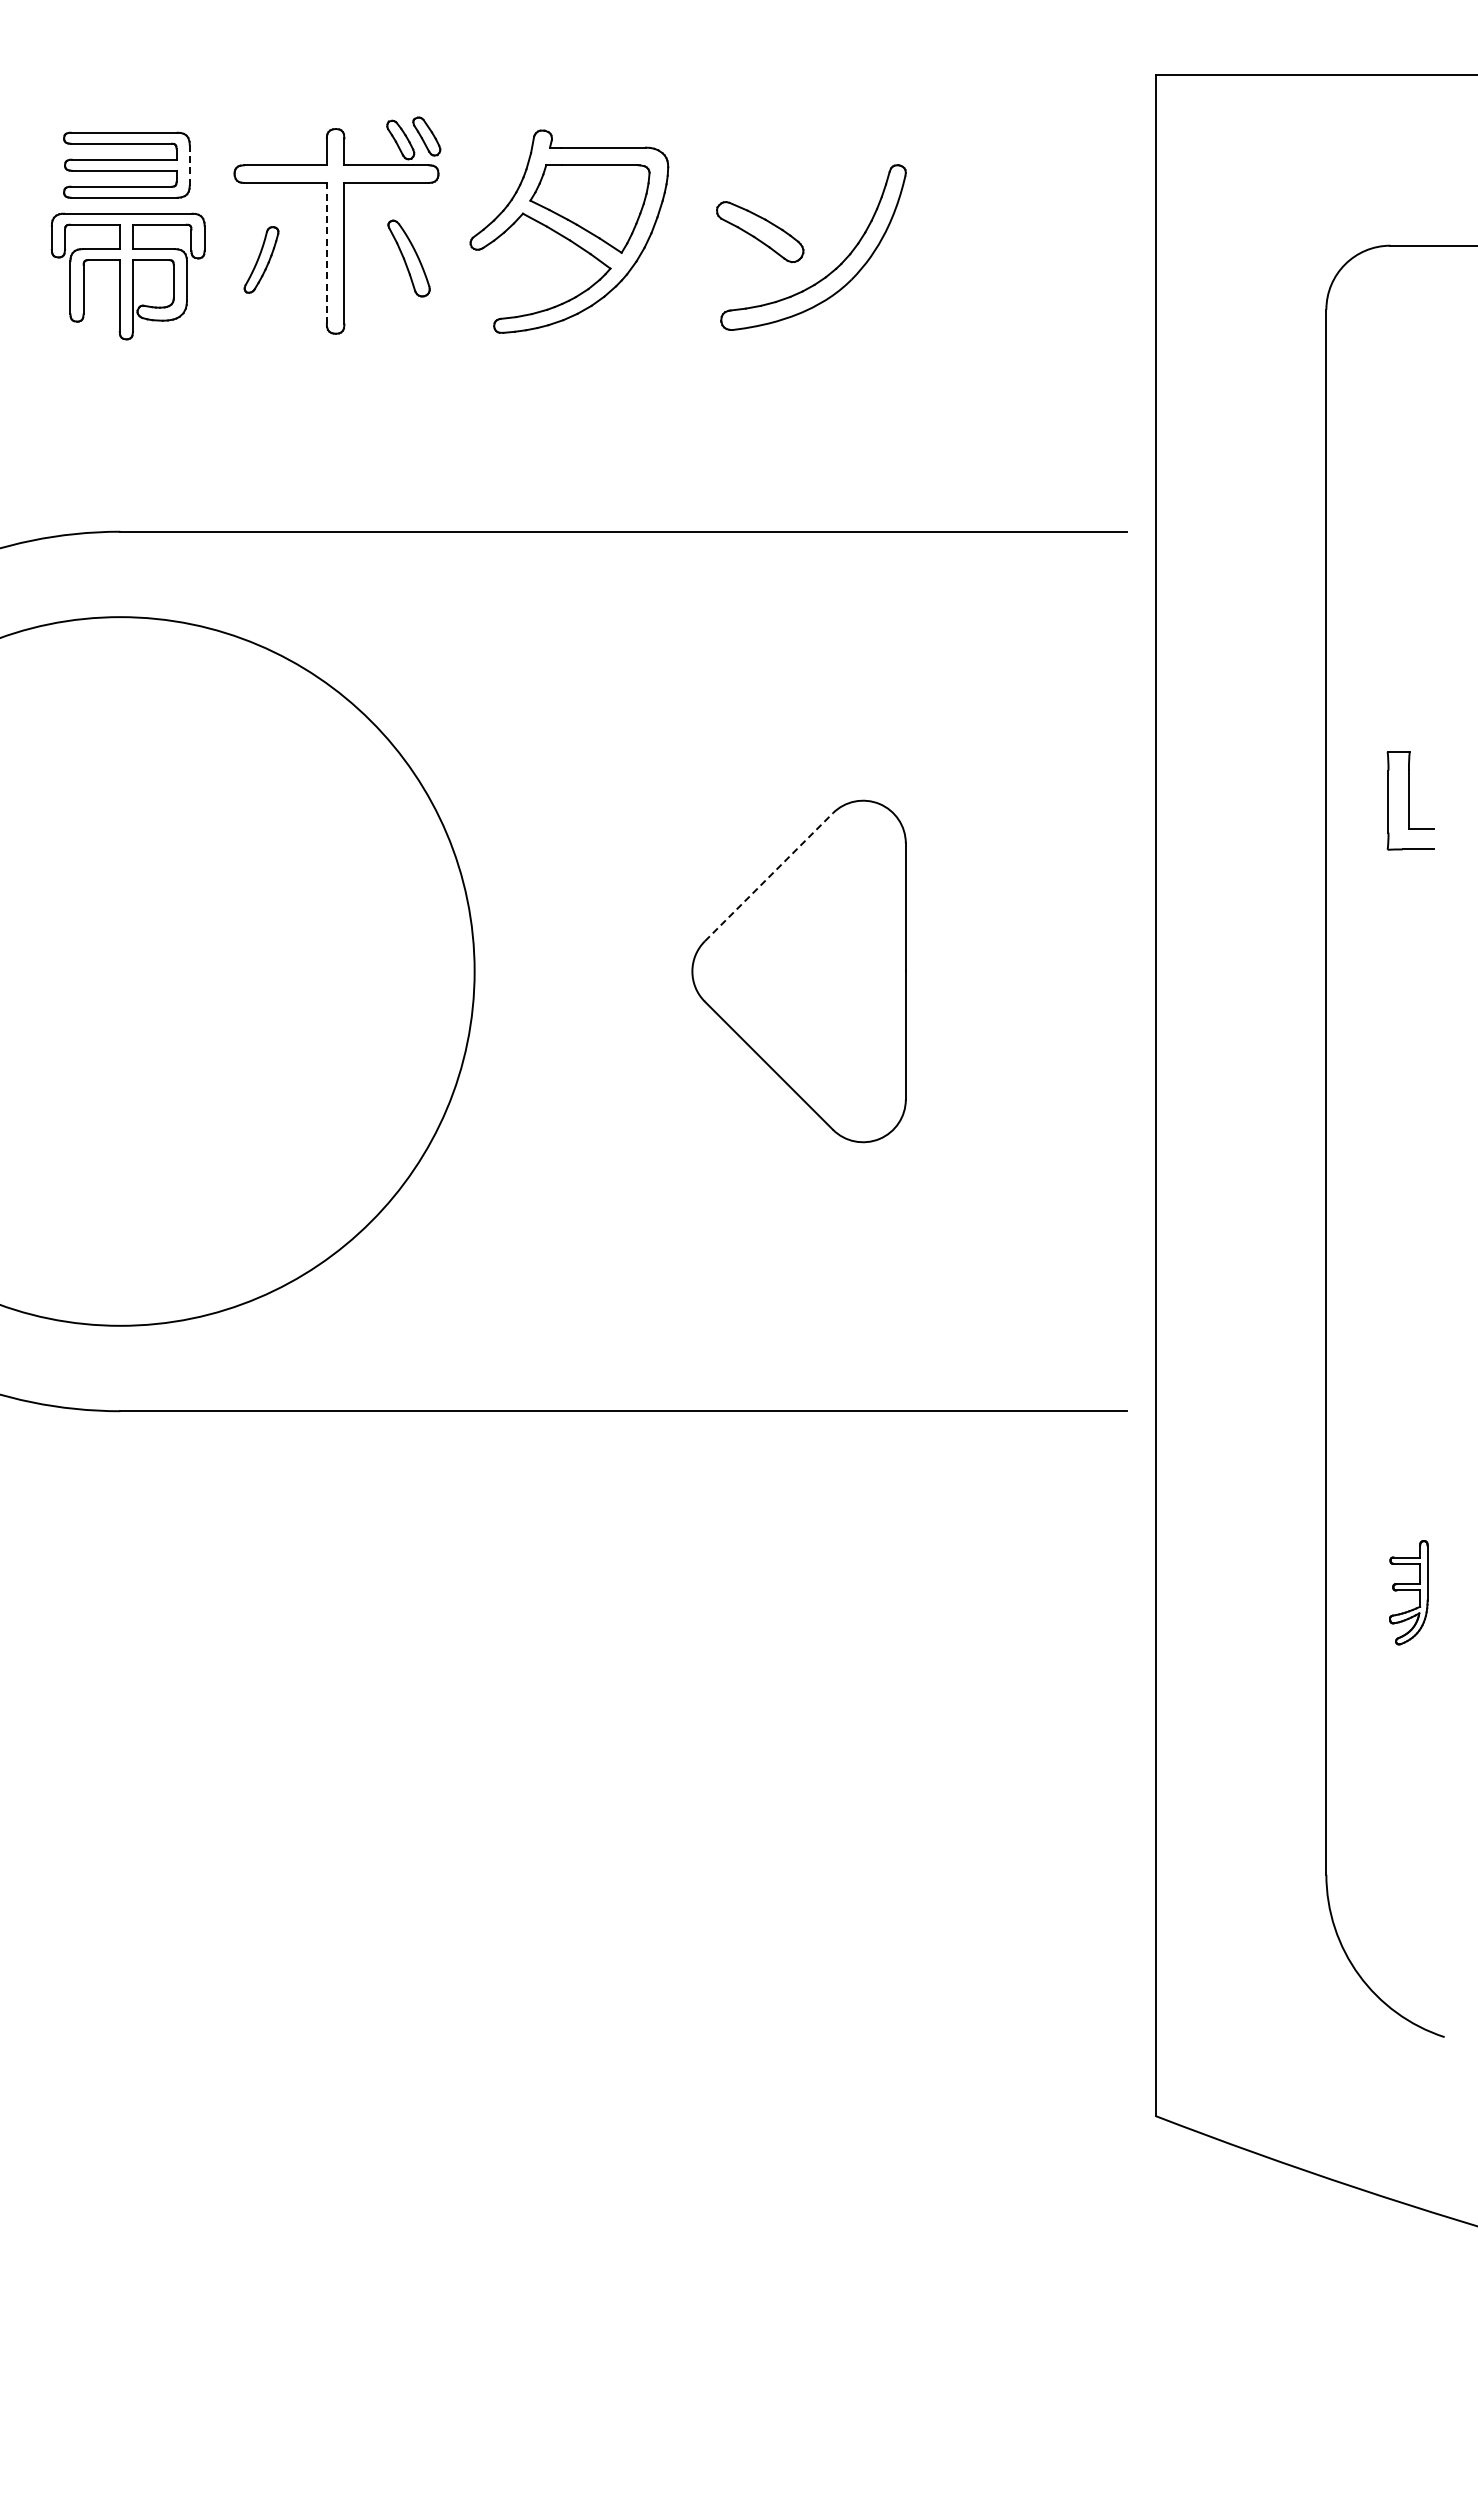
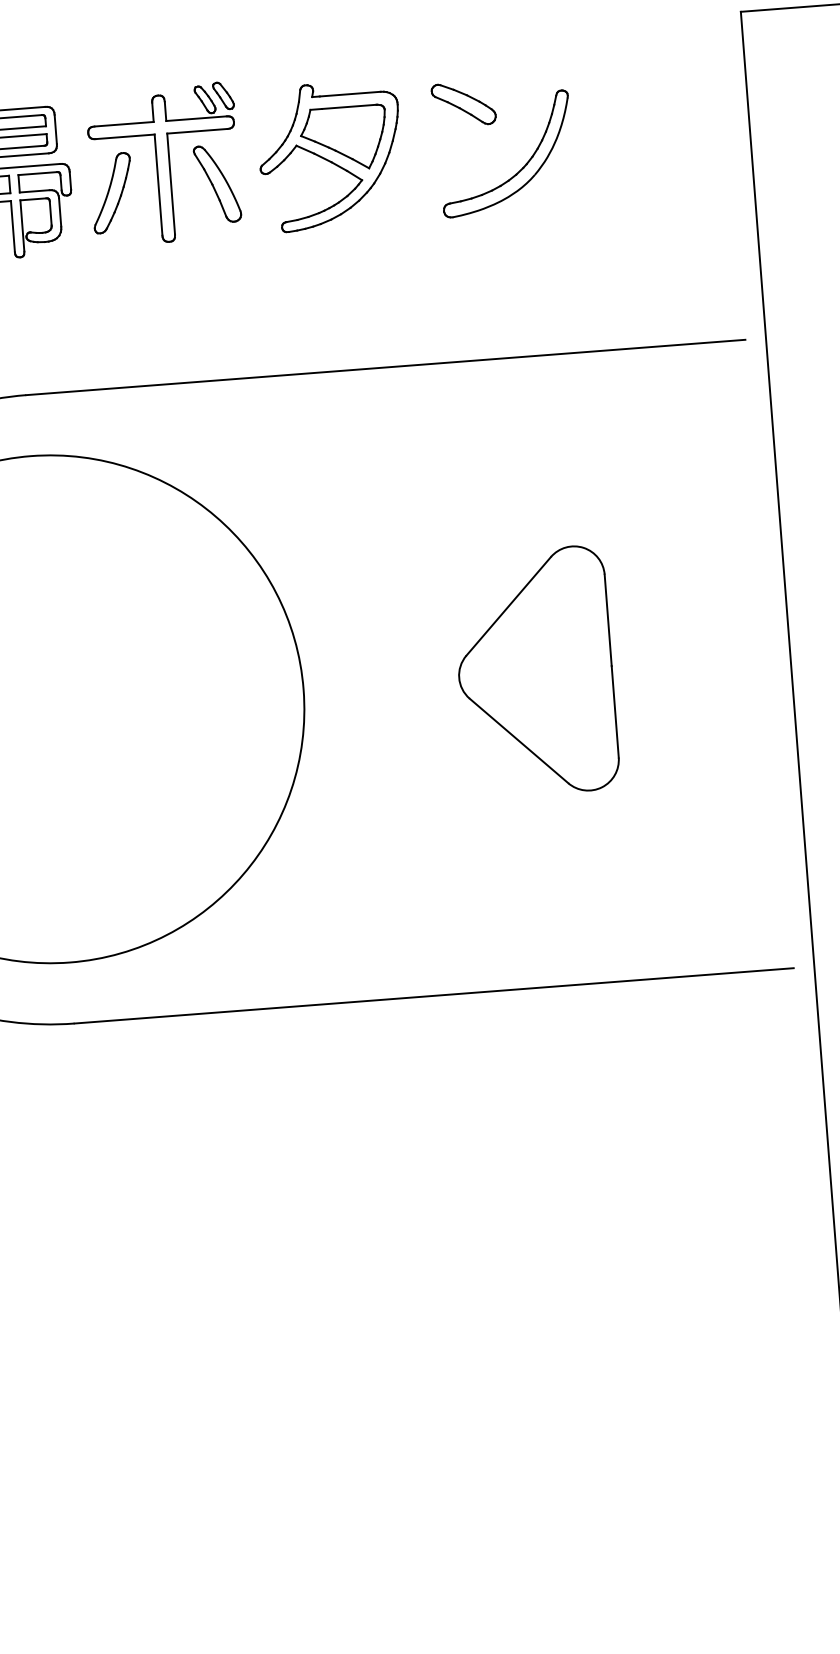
line: (189, 165) -> (55, 129), dashed -> solid
part: (760, 232) -> (464, 104), moved
line: (326, 253) -> (158, 185), dashed -> solid
part: (408, 258) -> (217, 184), size x1.43
part: (261, 259) -> (112, 192), size x1.67
line: (768, 877) -> (508, 606), dashed -> solid

